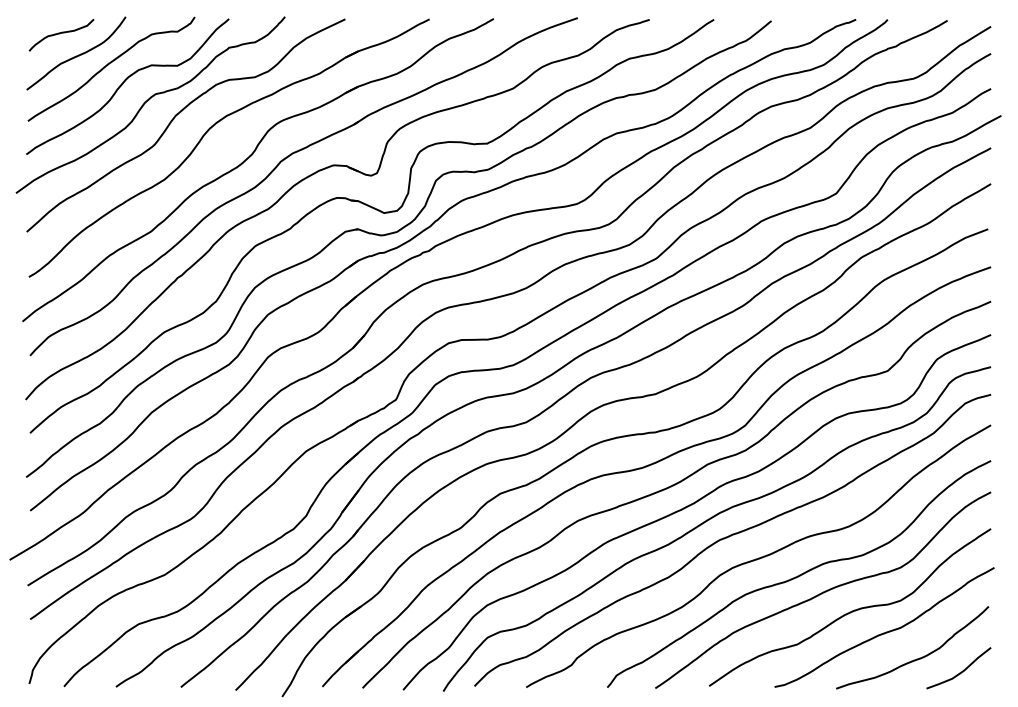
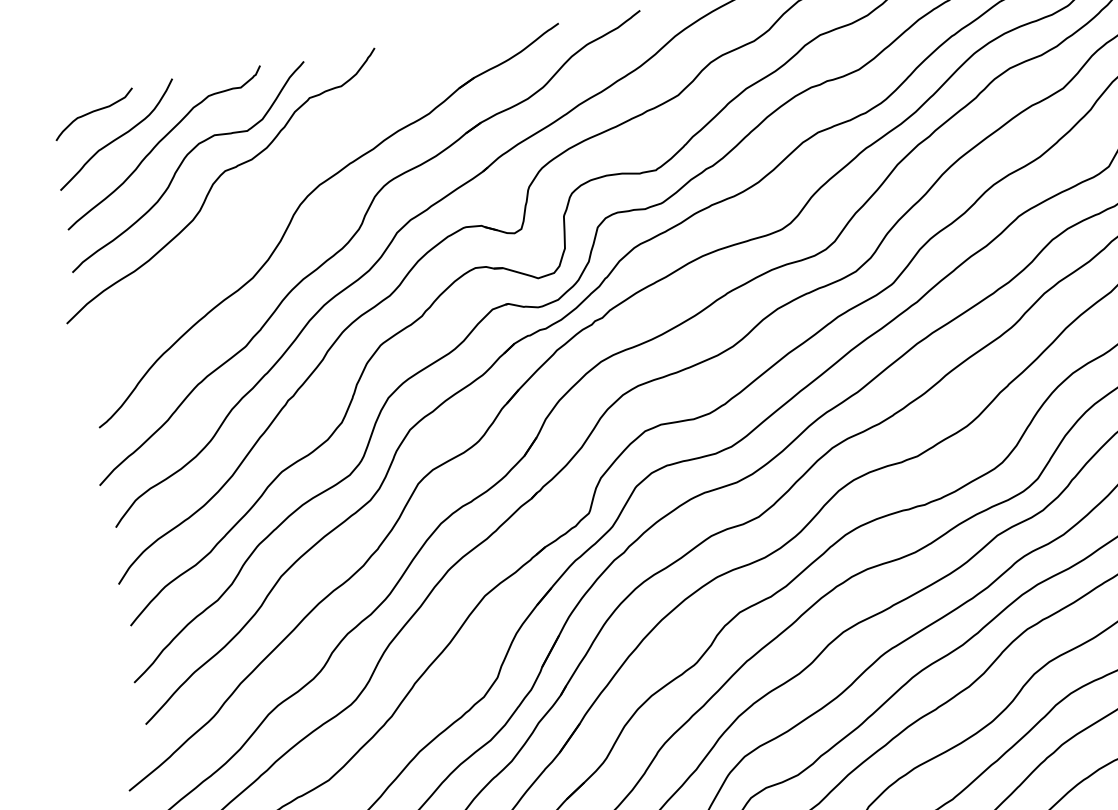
curve: (174, 119) -> (253, 199), removed

